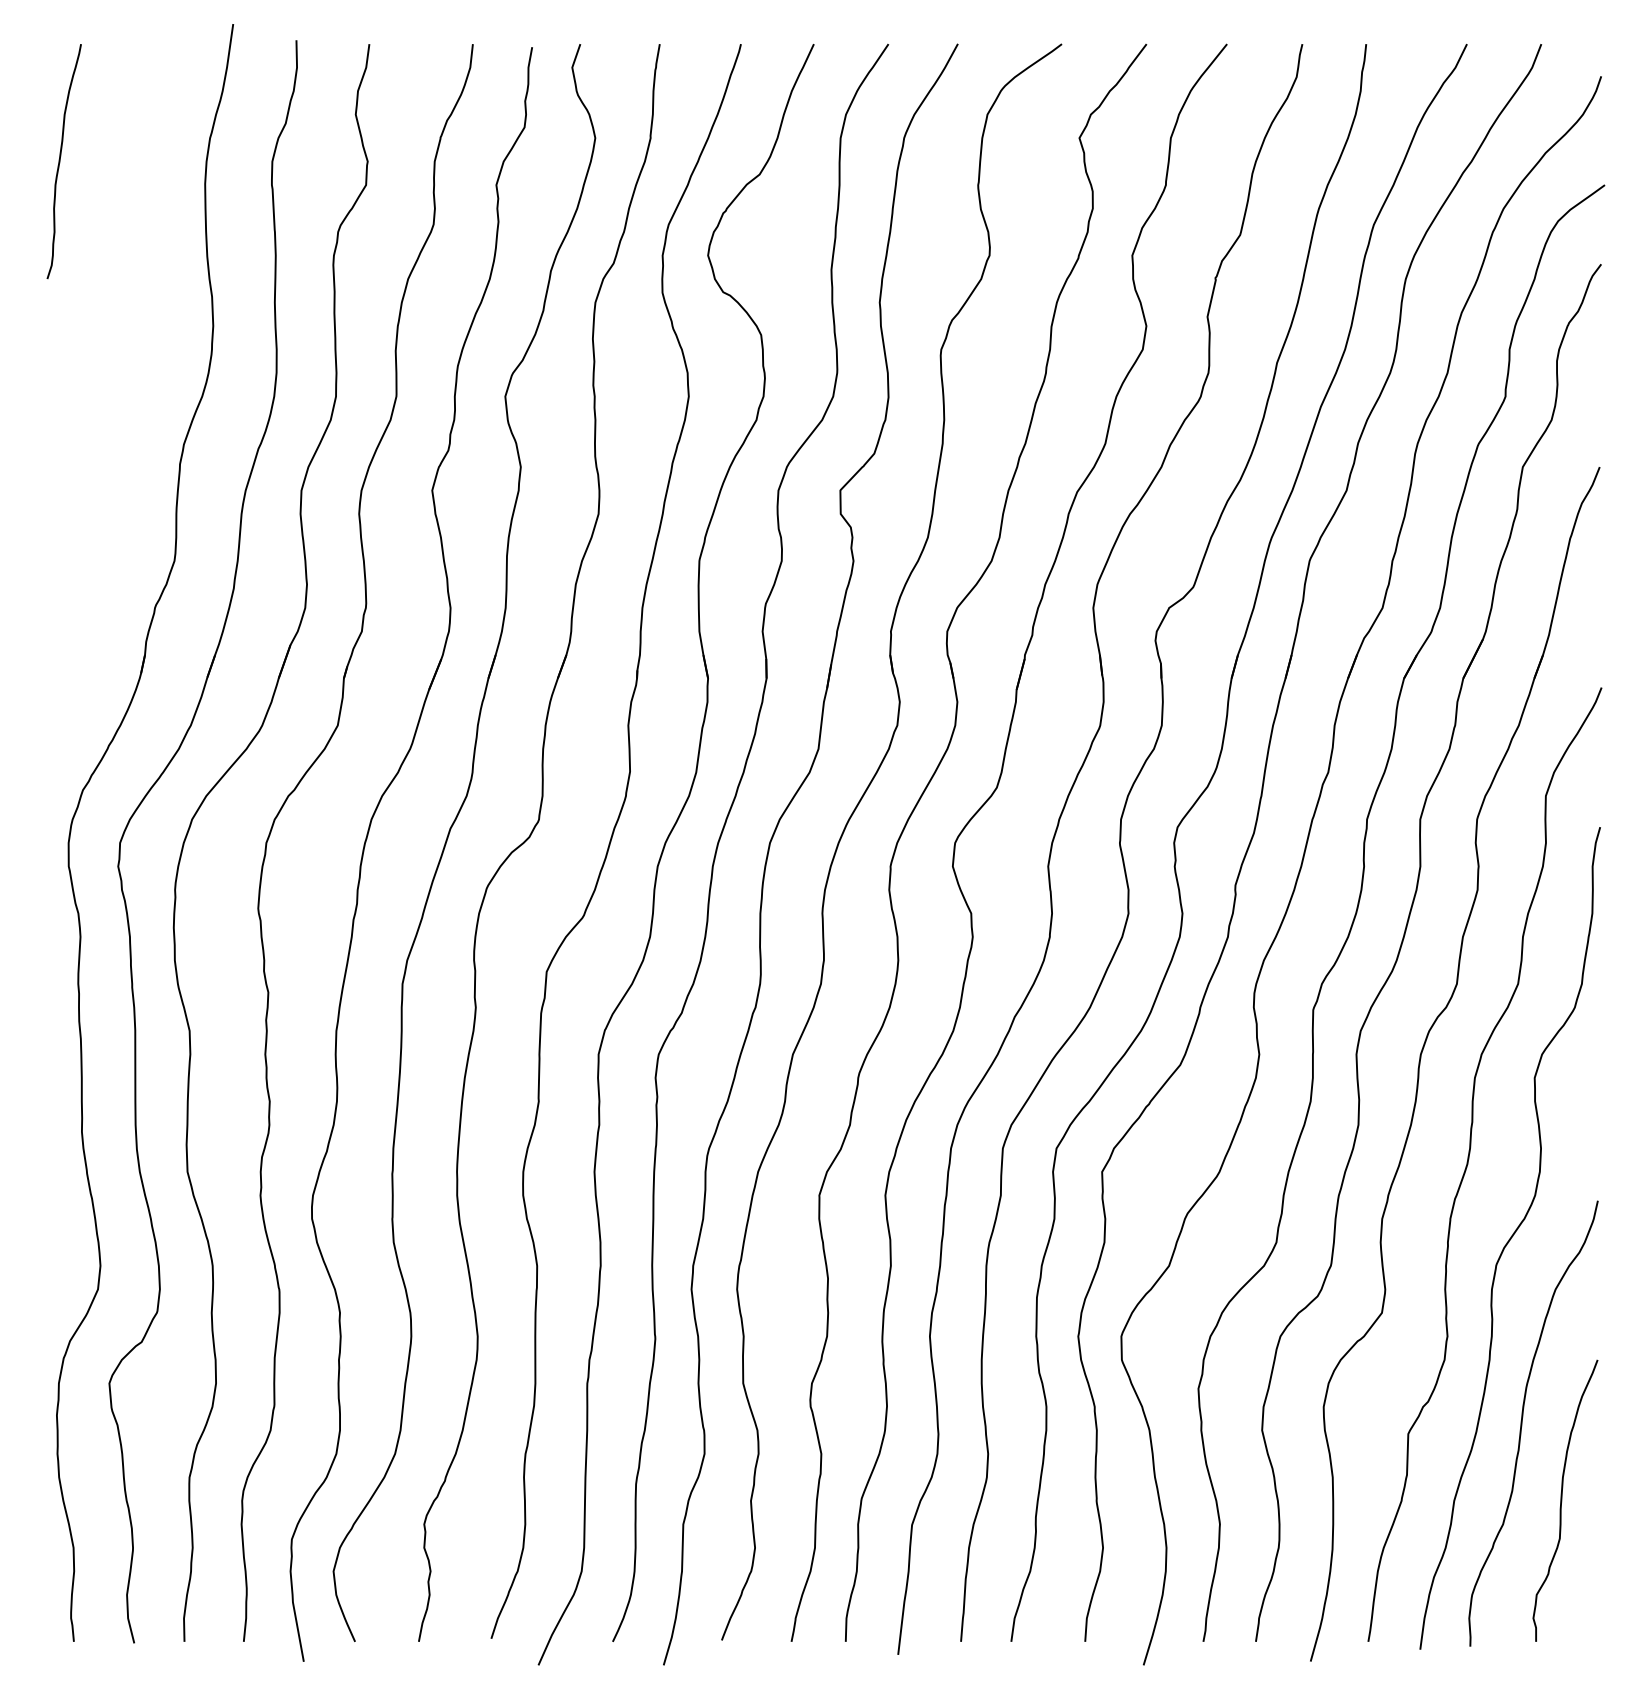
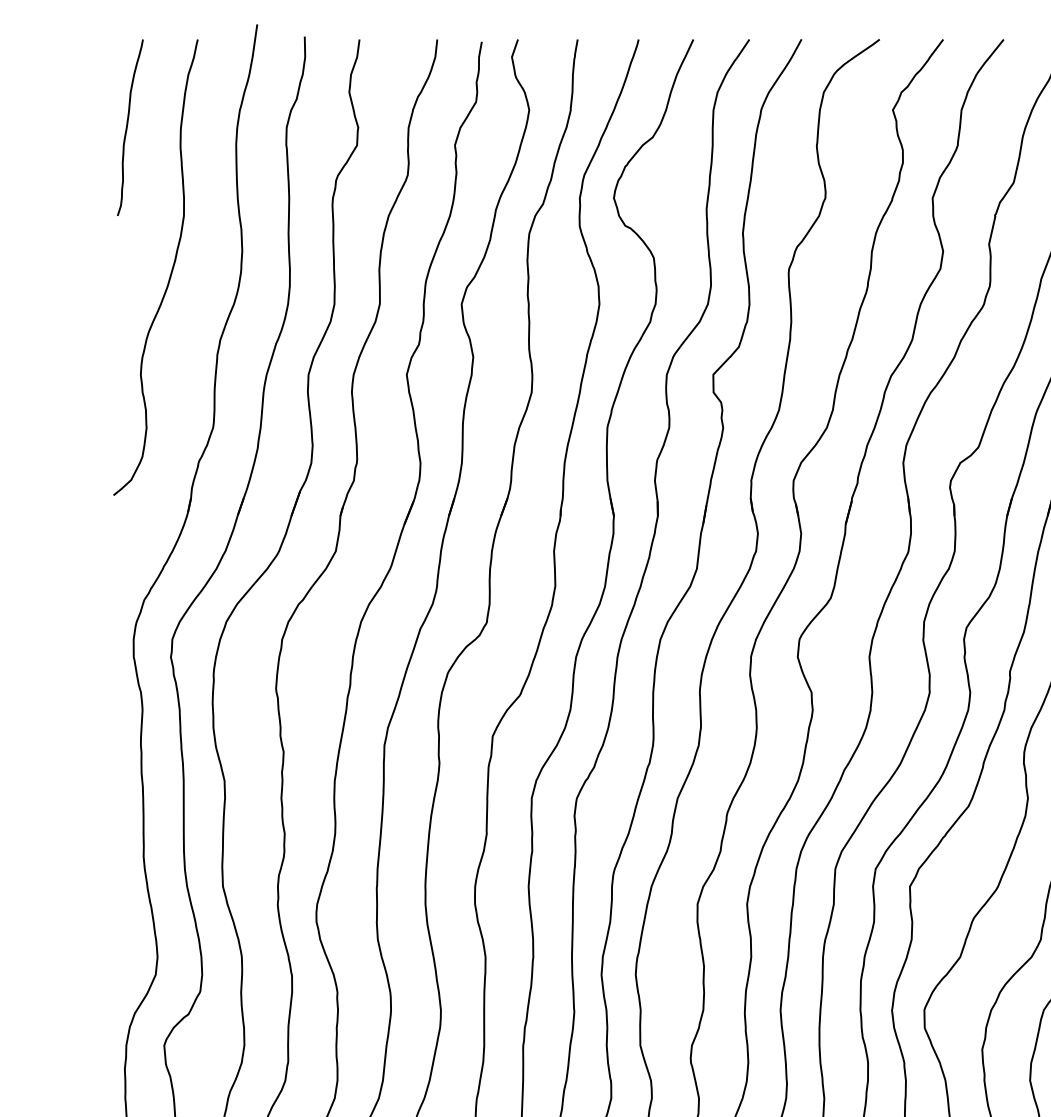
curve: (118, 352) -> (171, 271), added

